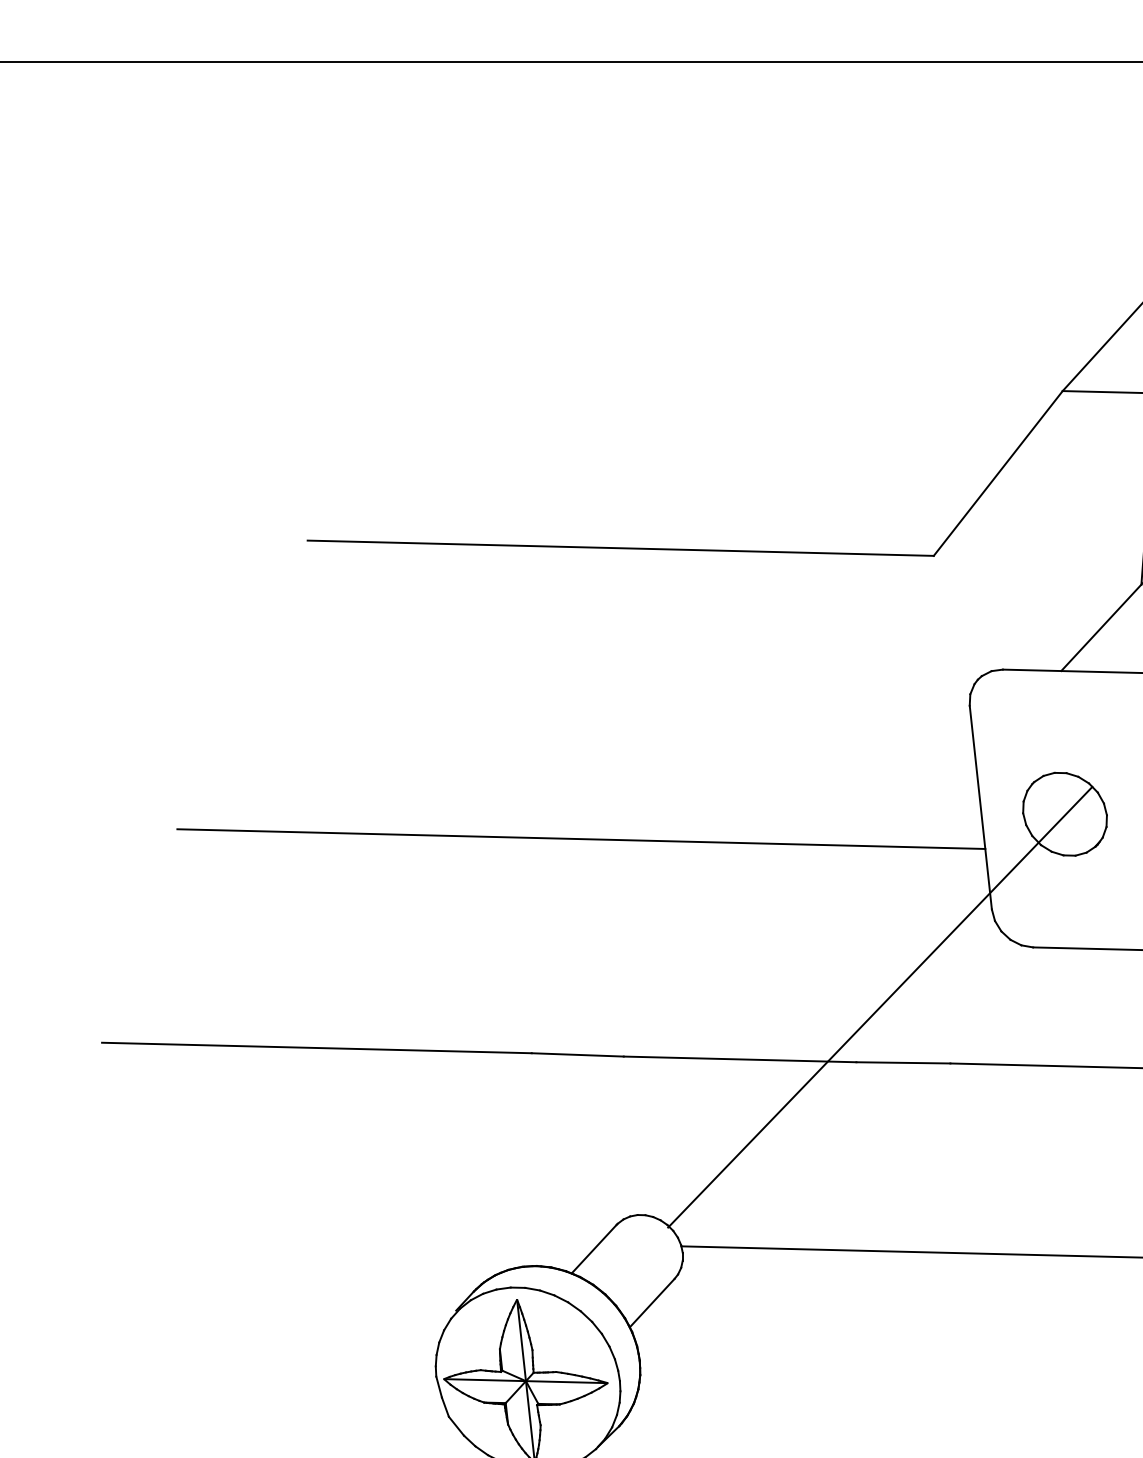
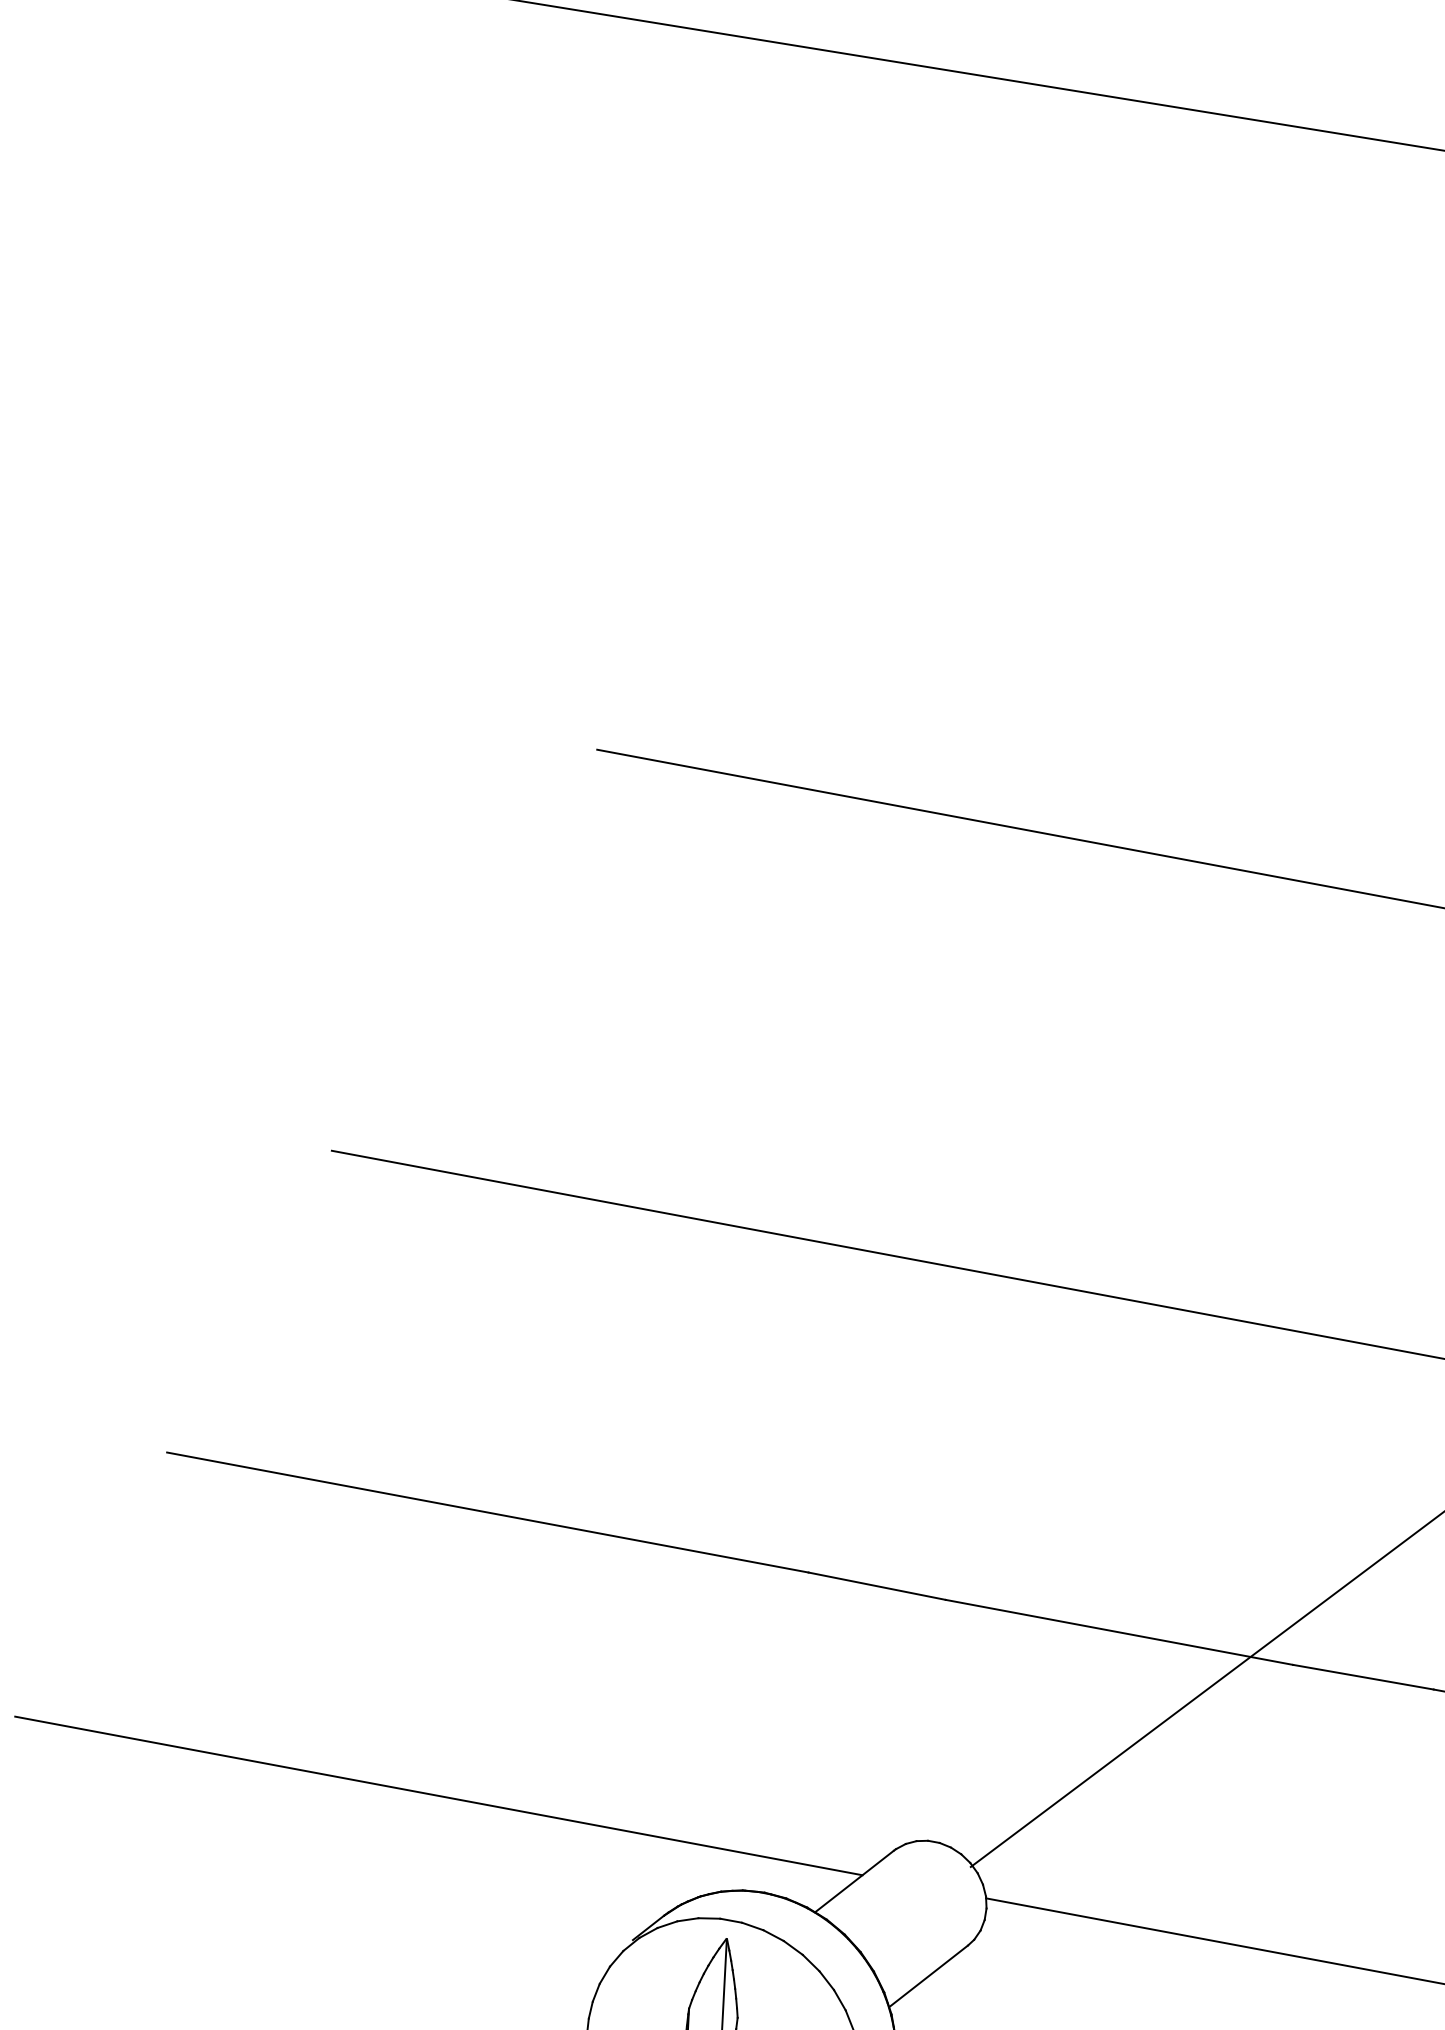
line: (314, 1237) -> (438, 1796), added

